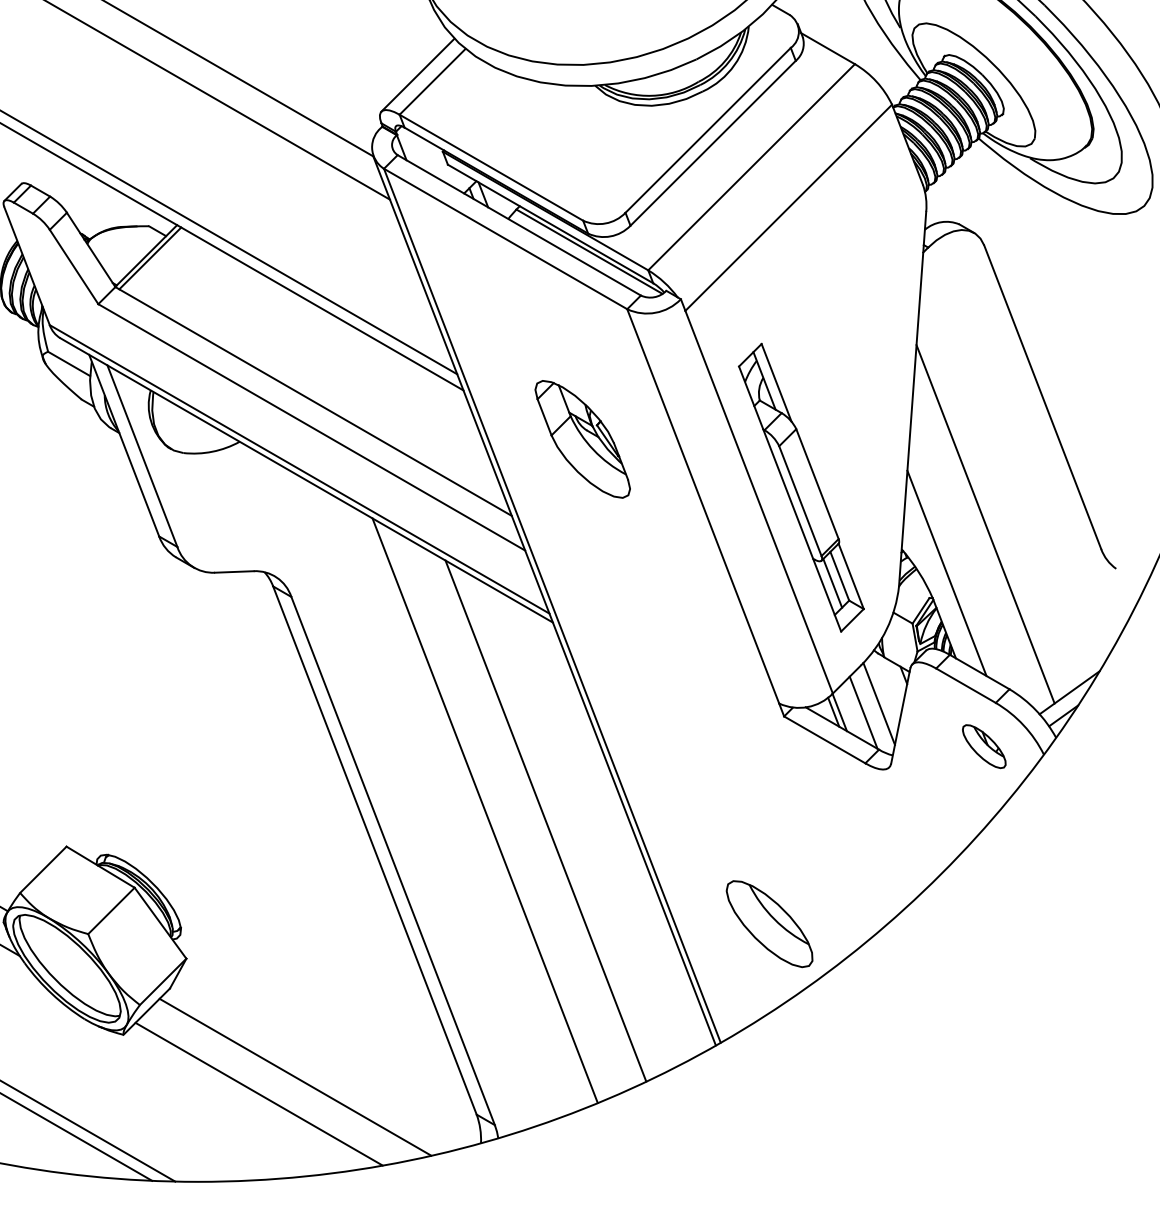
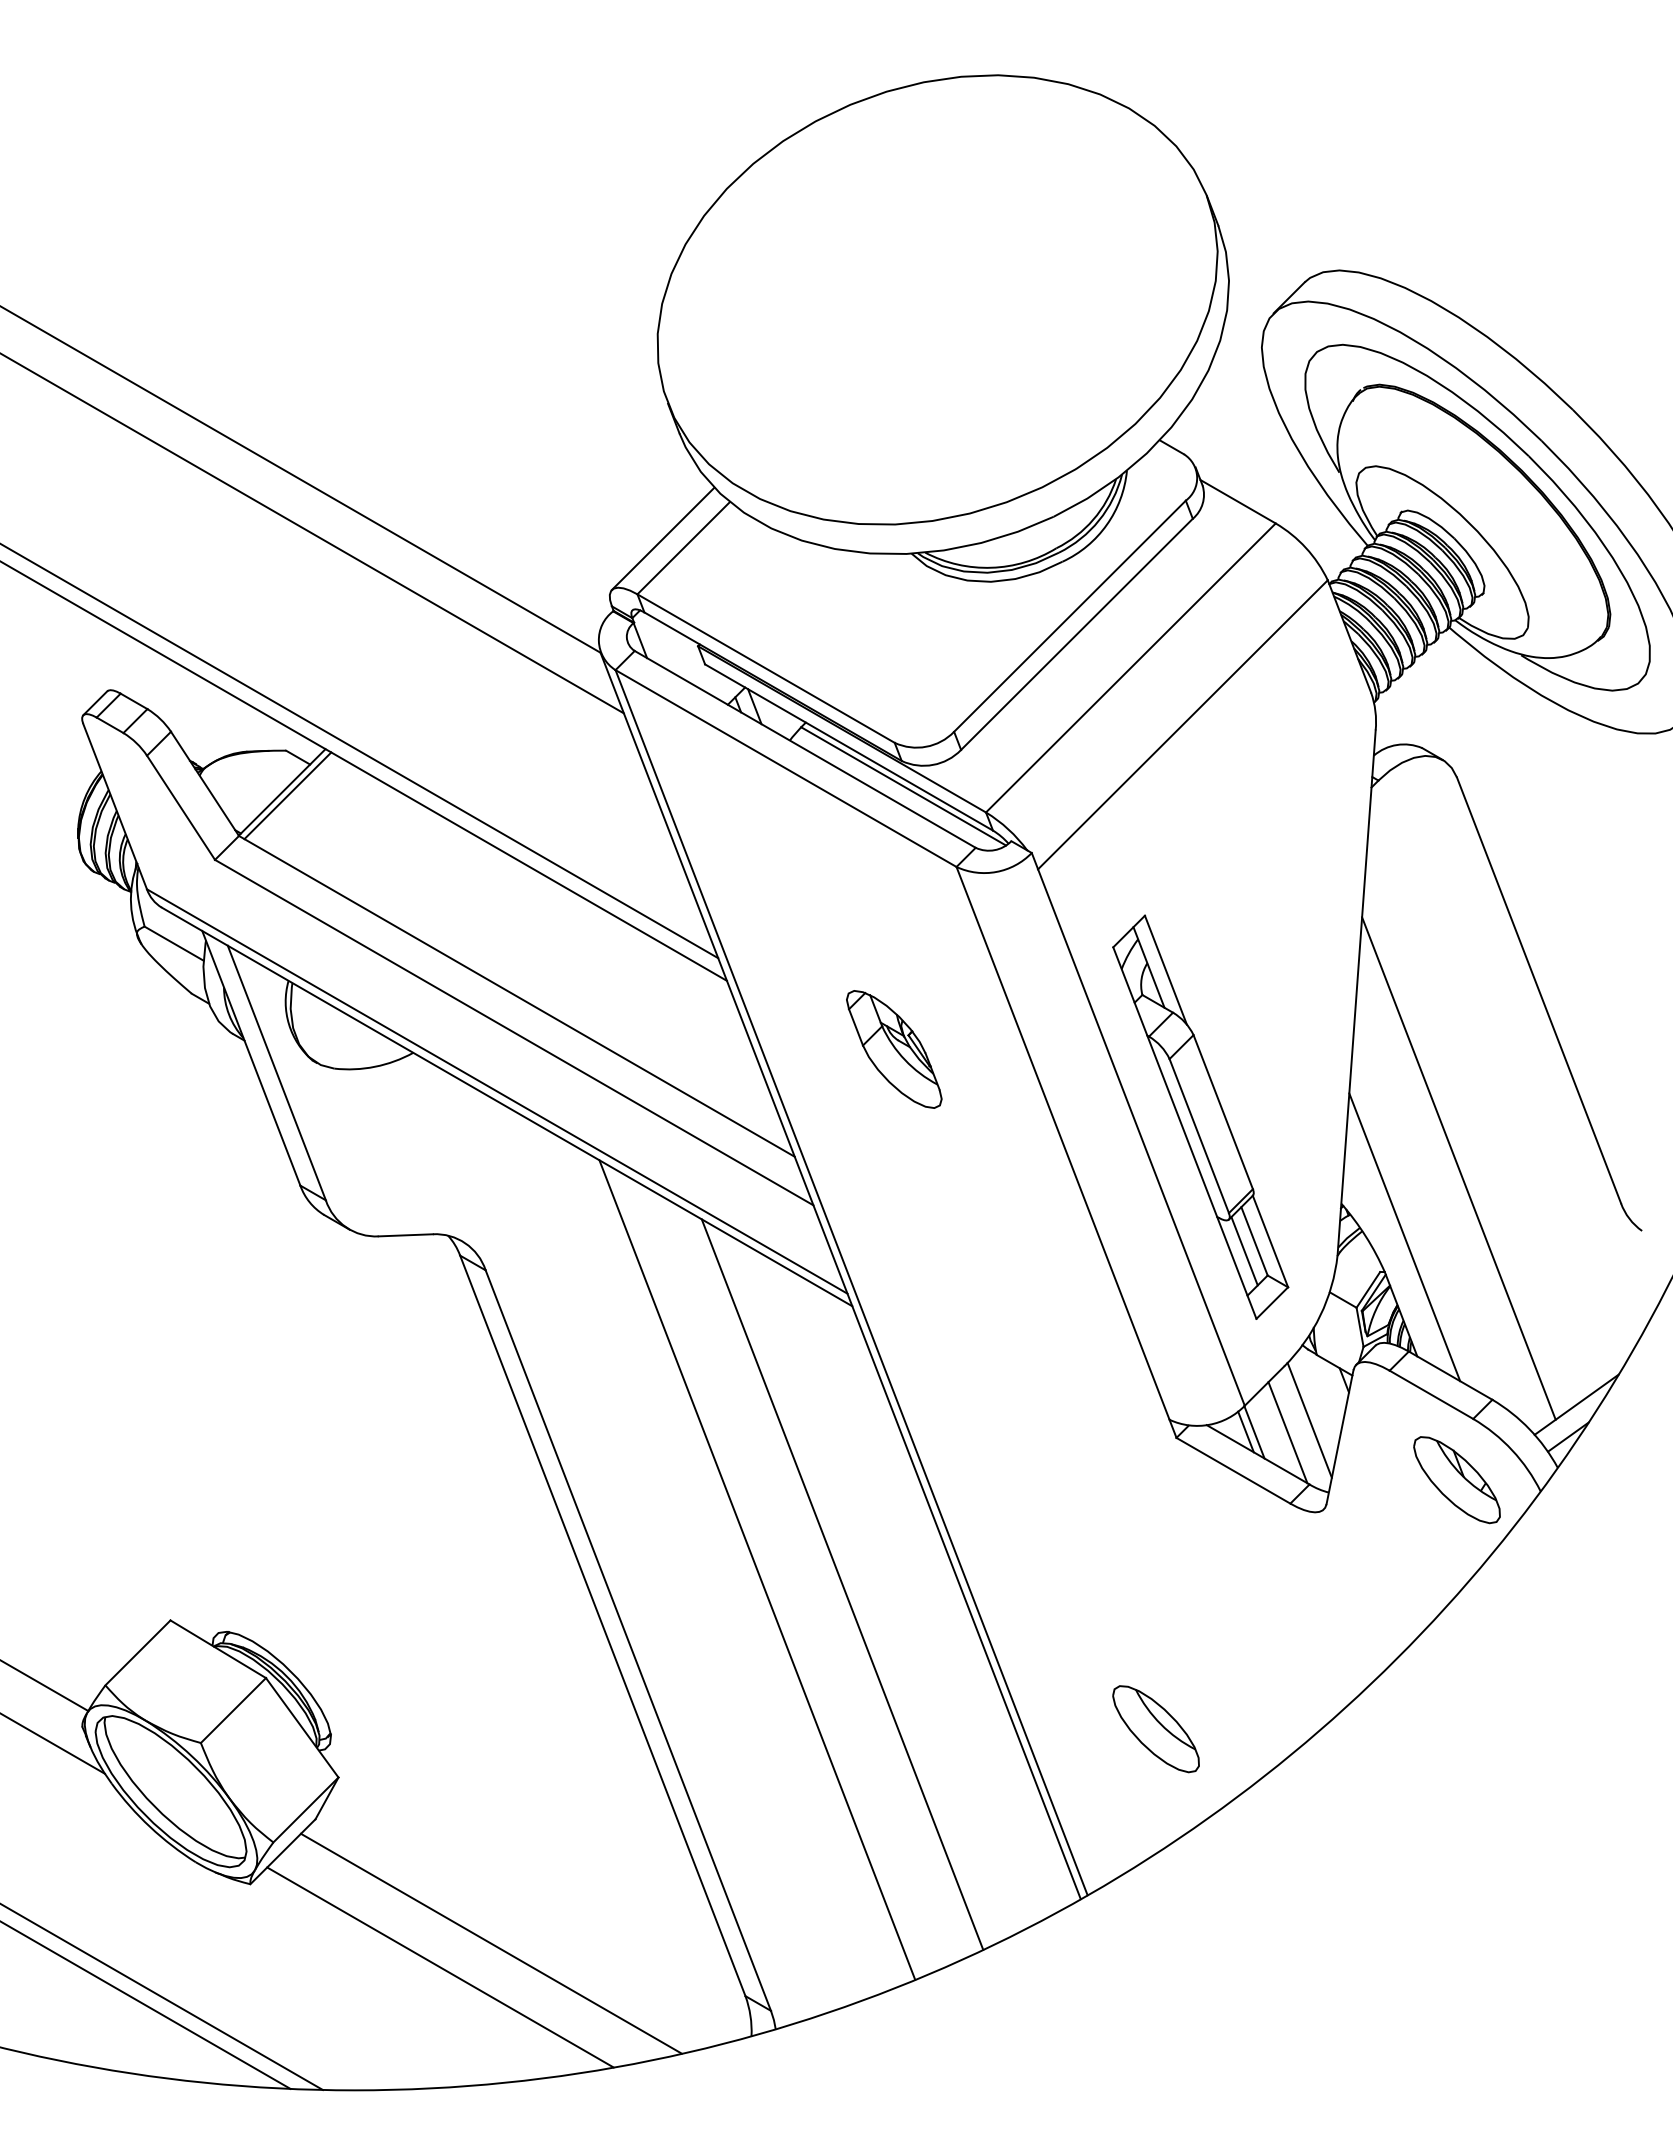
part: (582, 439) -> (894, 1049), size x0.71
part: (983, 746) -> (1456, 1480), size x1.43
part: (769, 924) -> (1155, 1729), size x0.71

